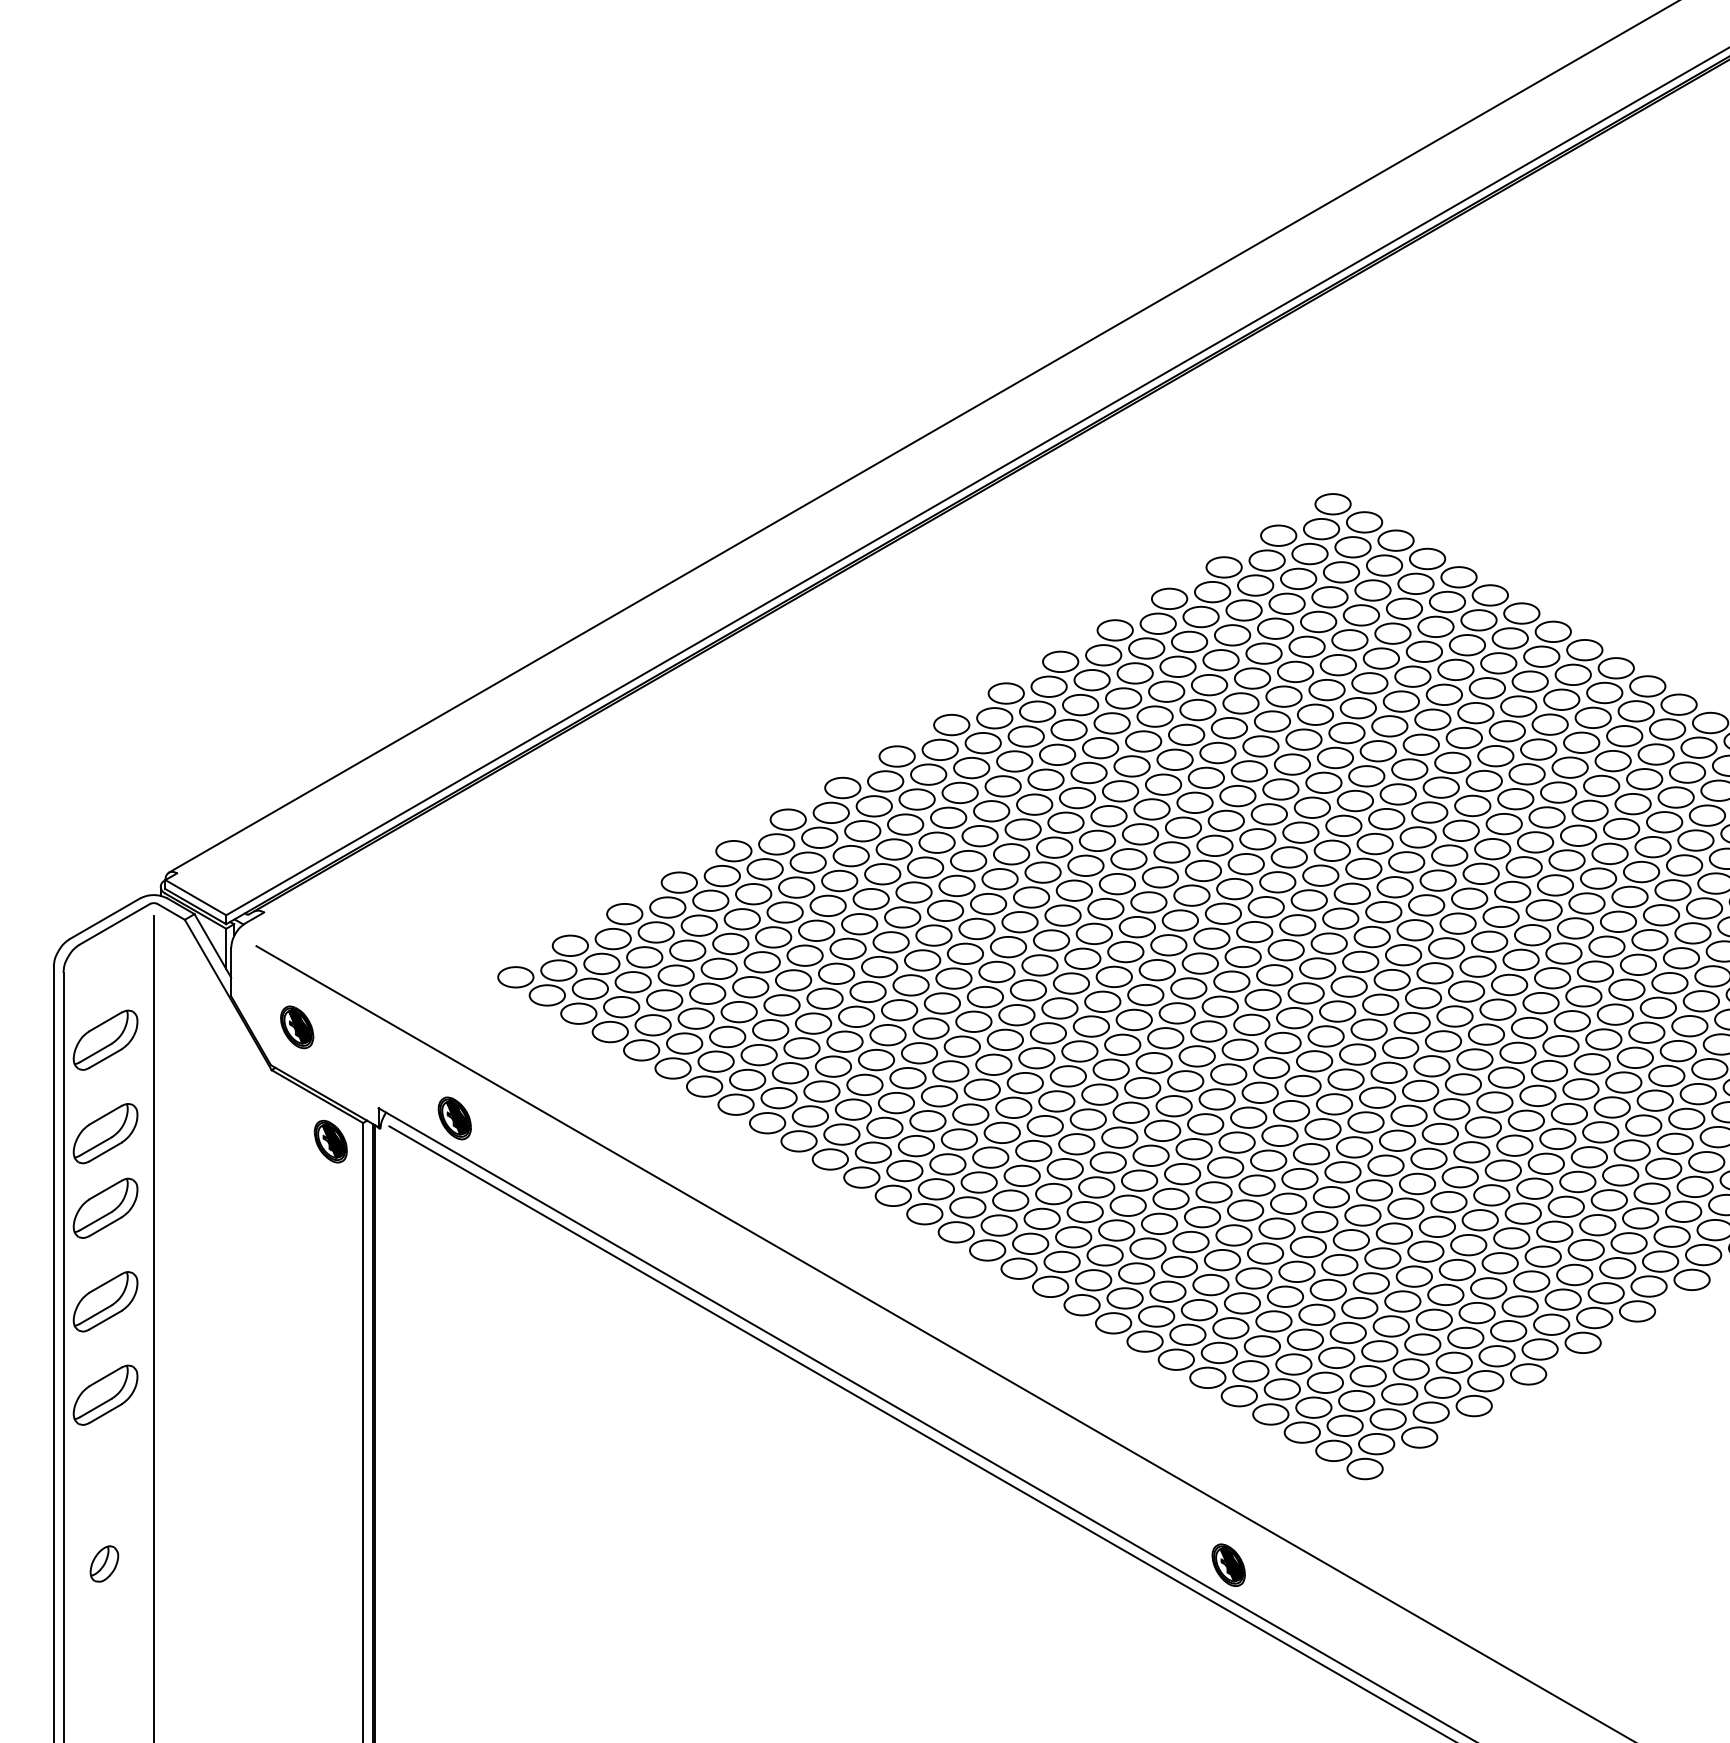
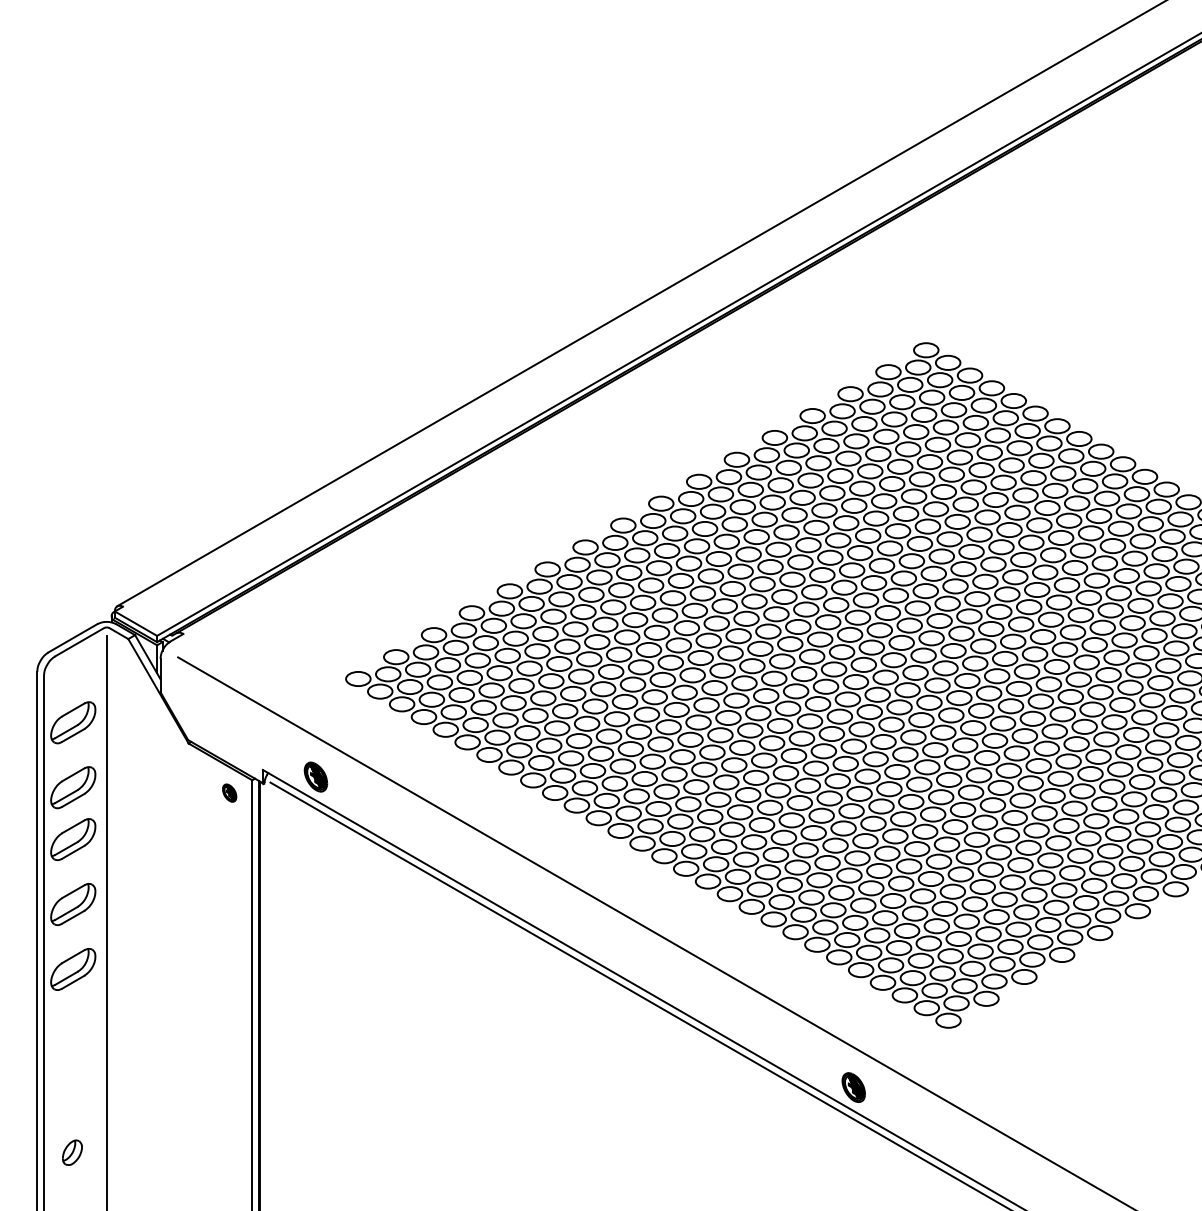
part: (297, 1026) -> (206, 713), removed
part: (330, 1140) -> (229, 792), size x0.6
part: (104, 1563) -> (72, 1152), moved

